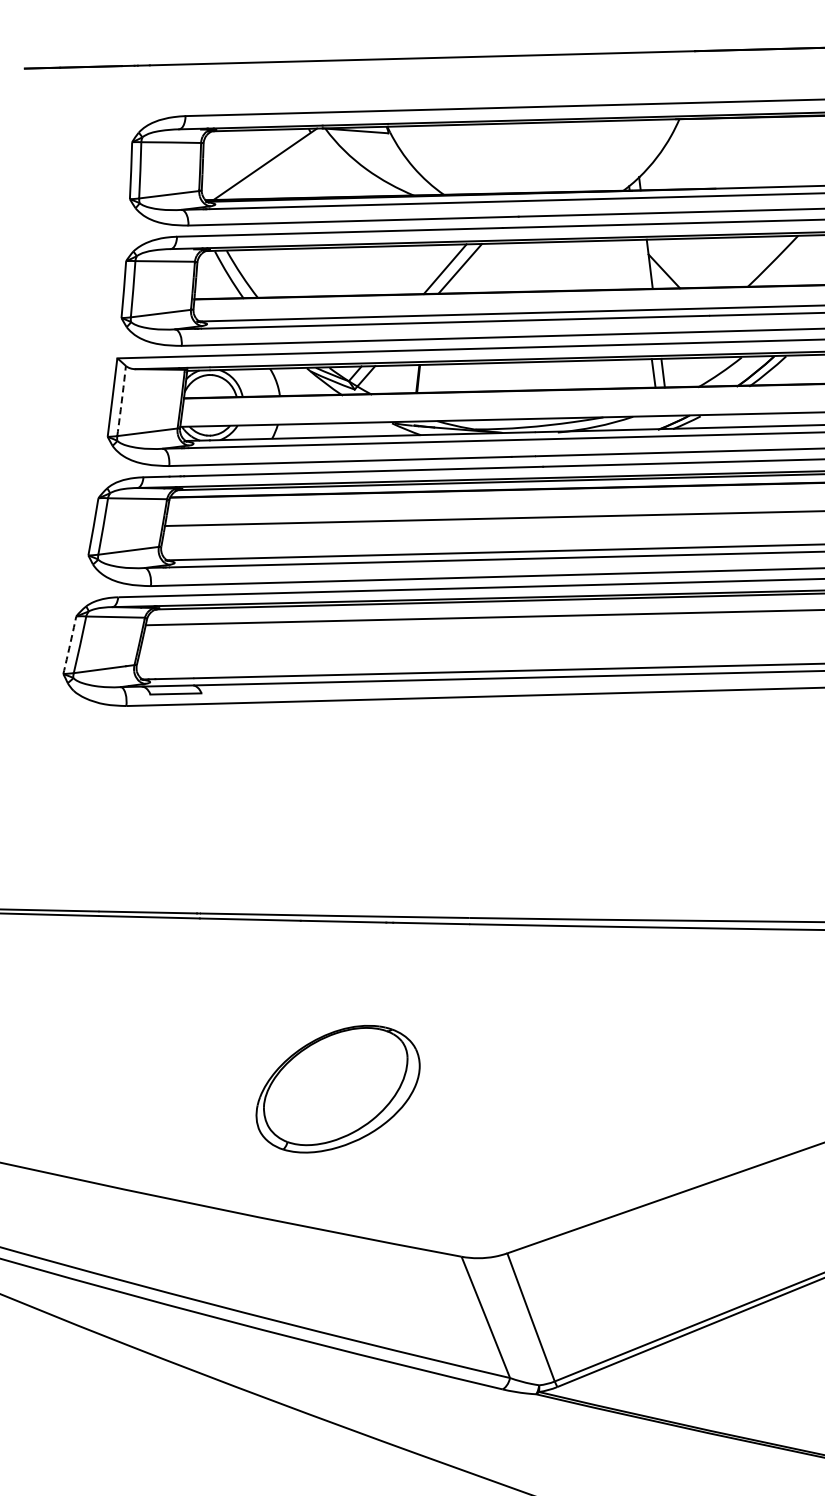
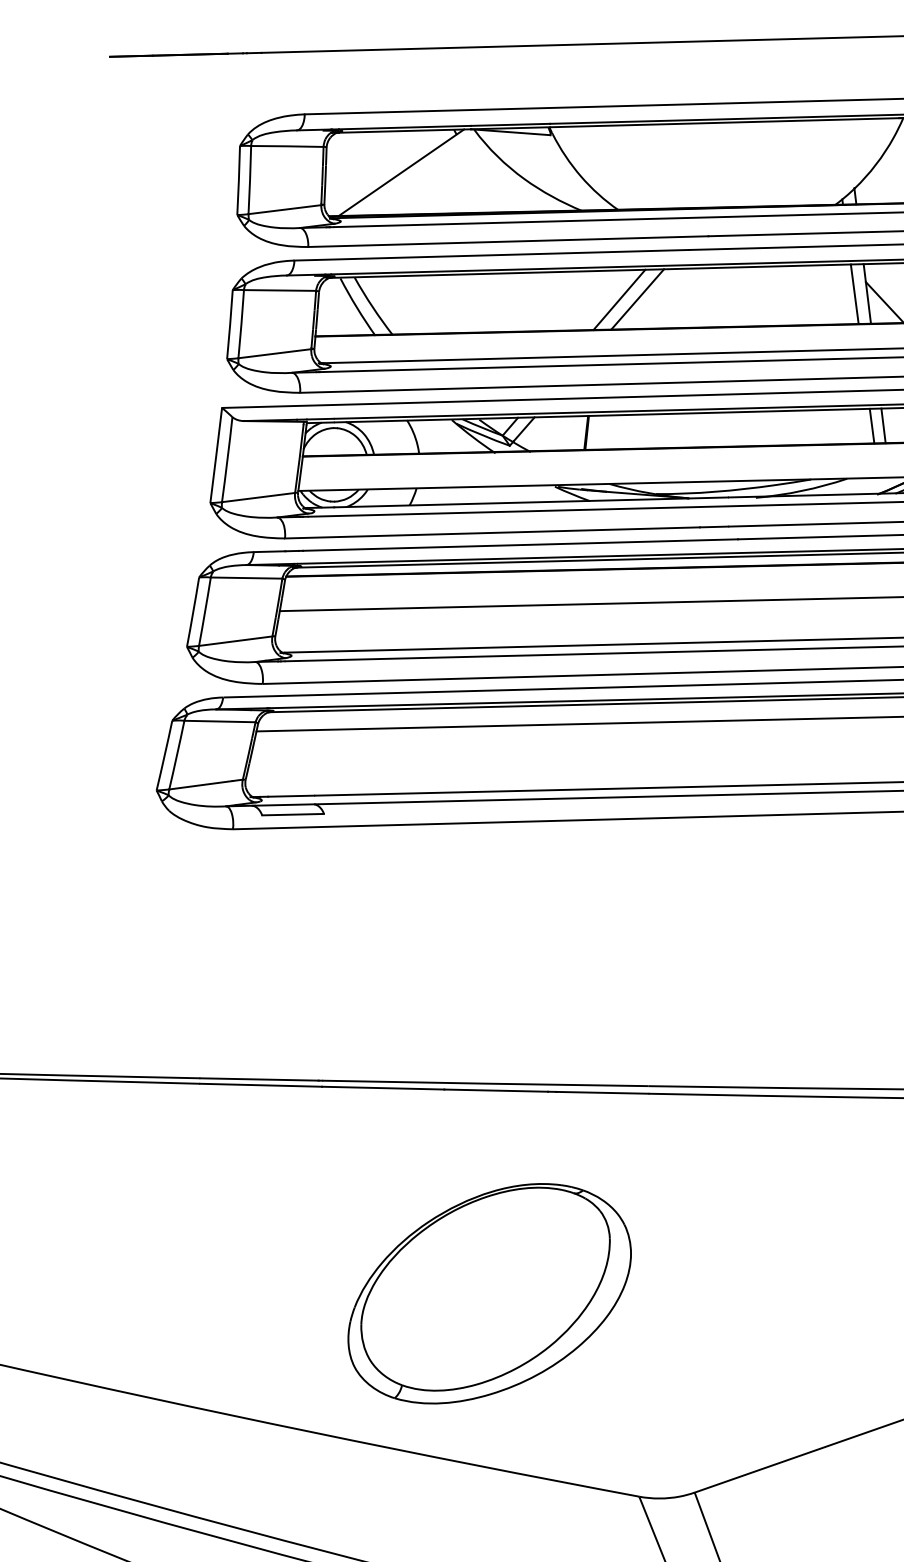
line: (639, 264) -> (854, 294), added
arc: (121, 401) -> (227, 460), dashed -> solid
arc: (69, 645) -> (164, 755), dashed -> solid
part: (337, 1088) -> (488, 1292), size x1.43

